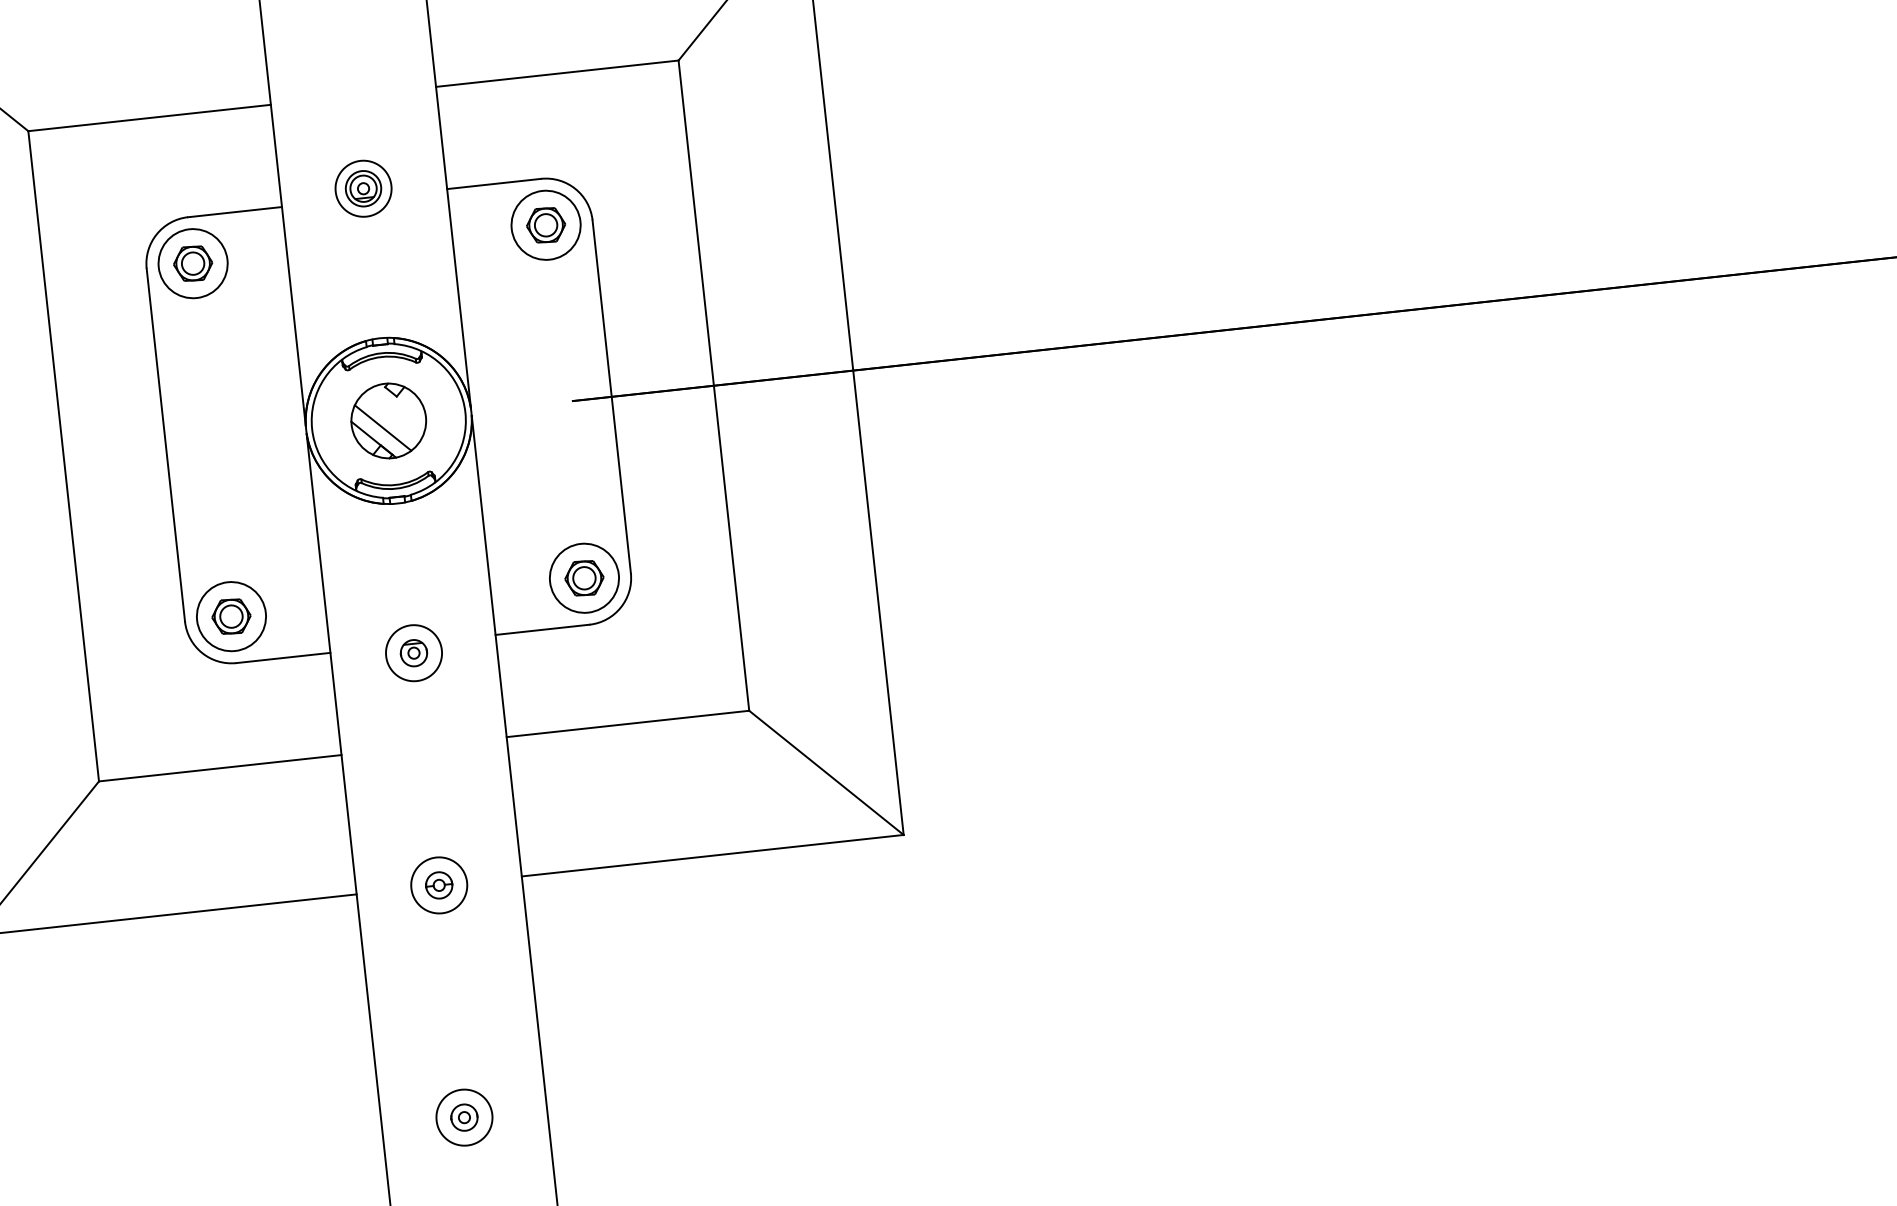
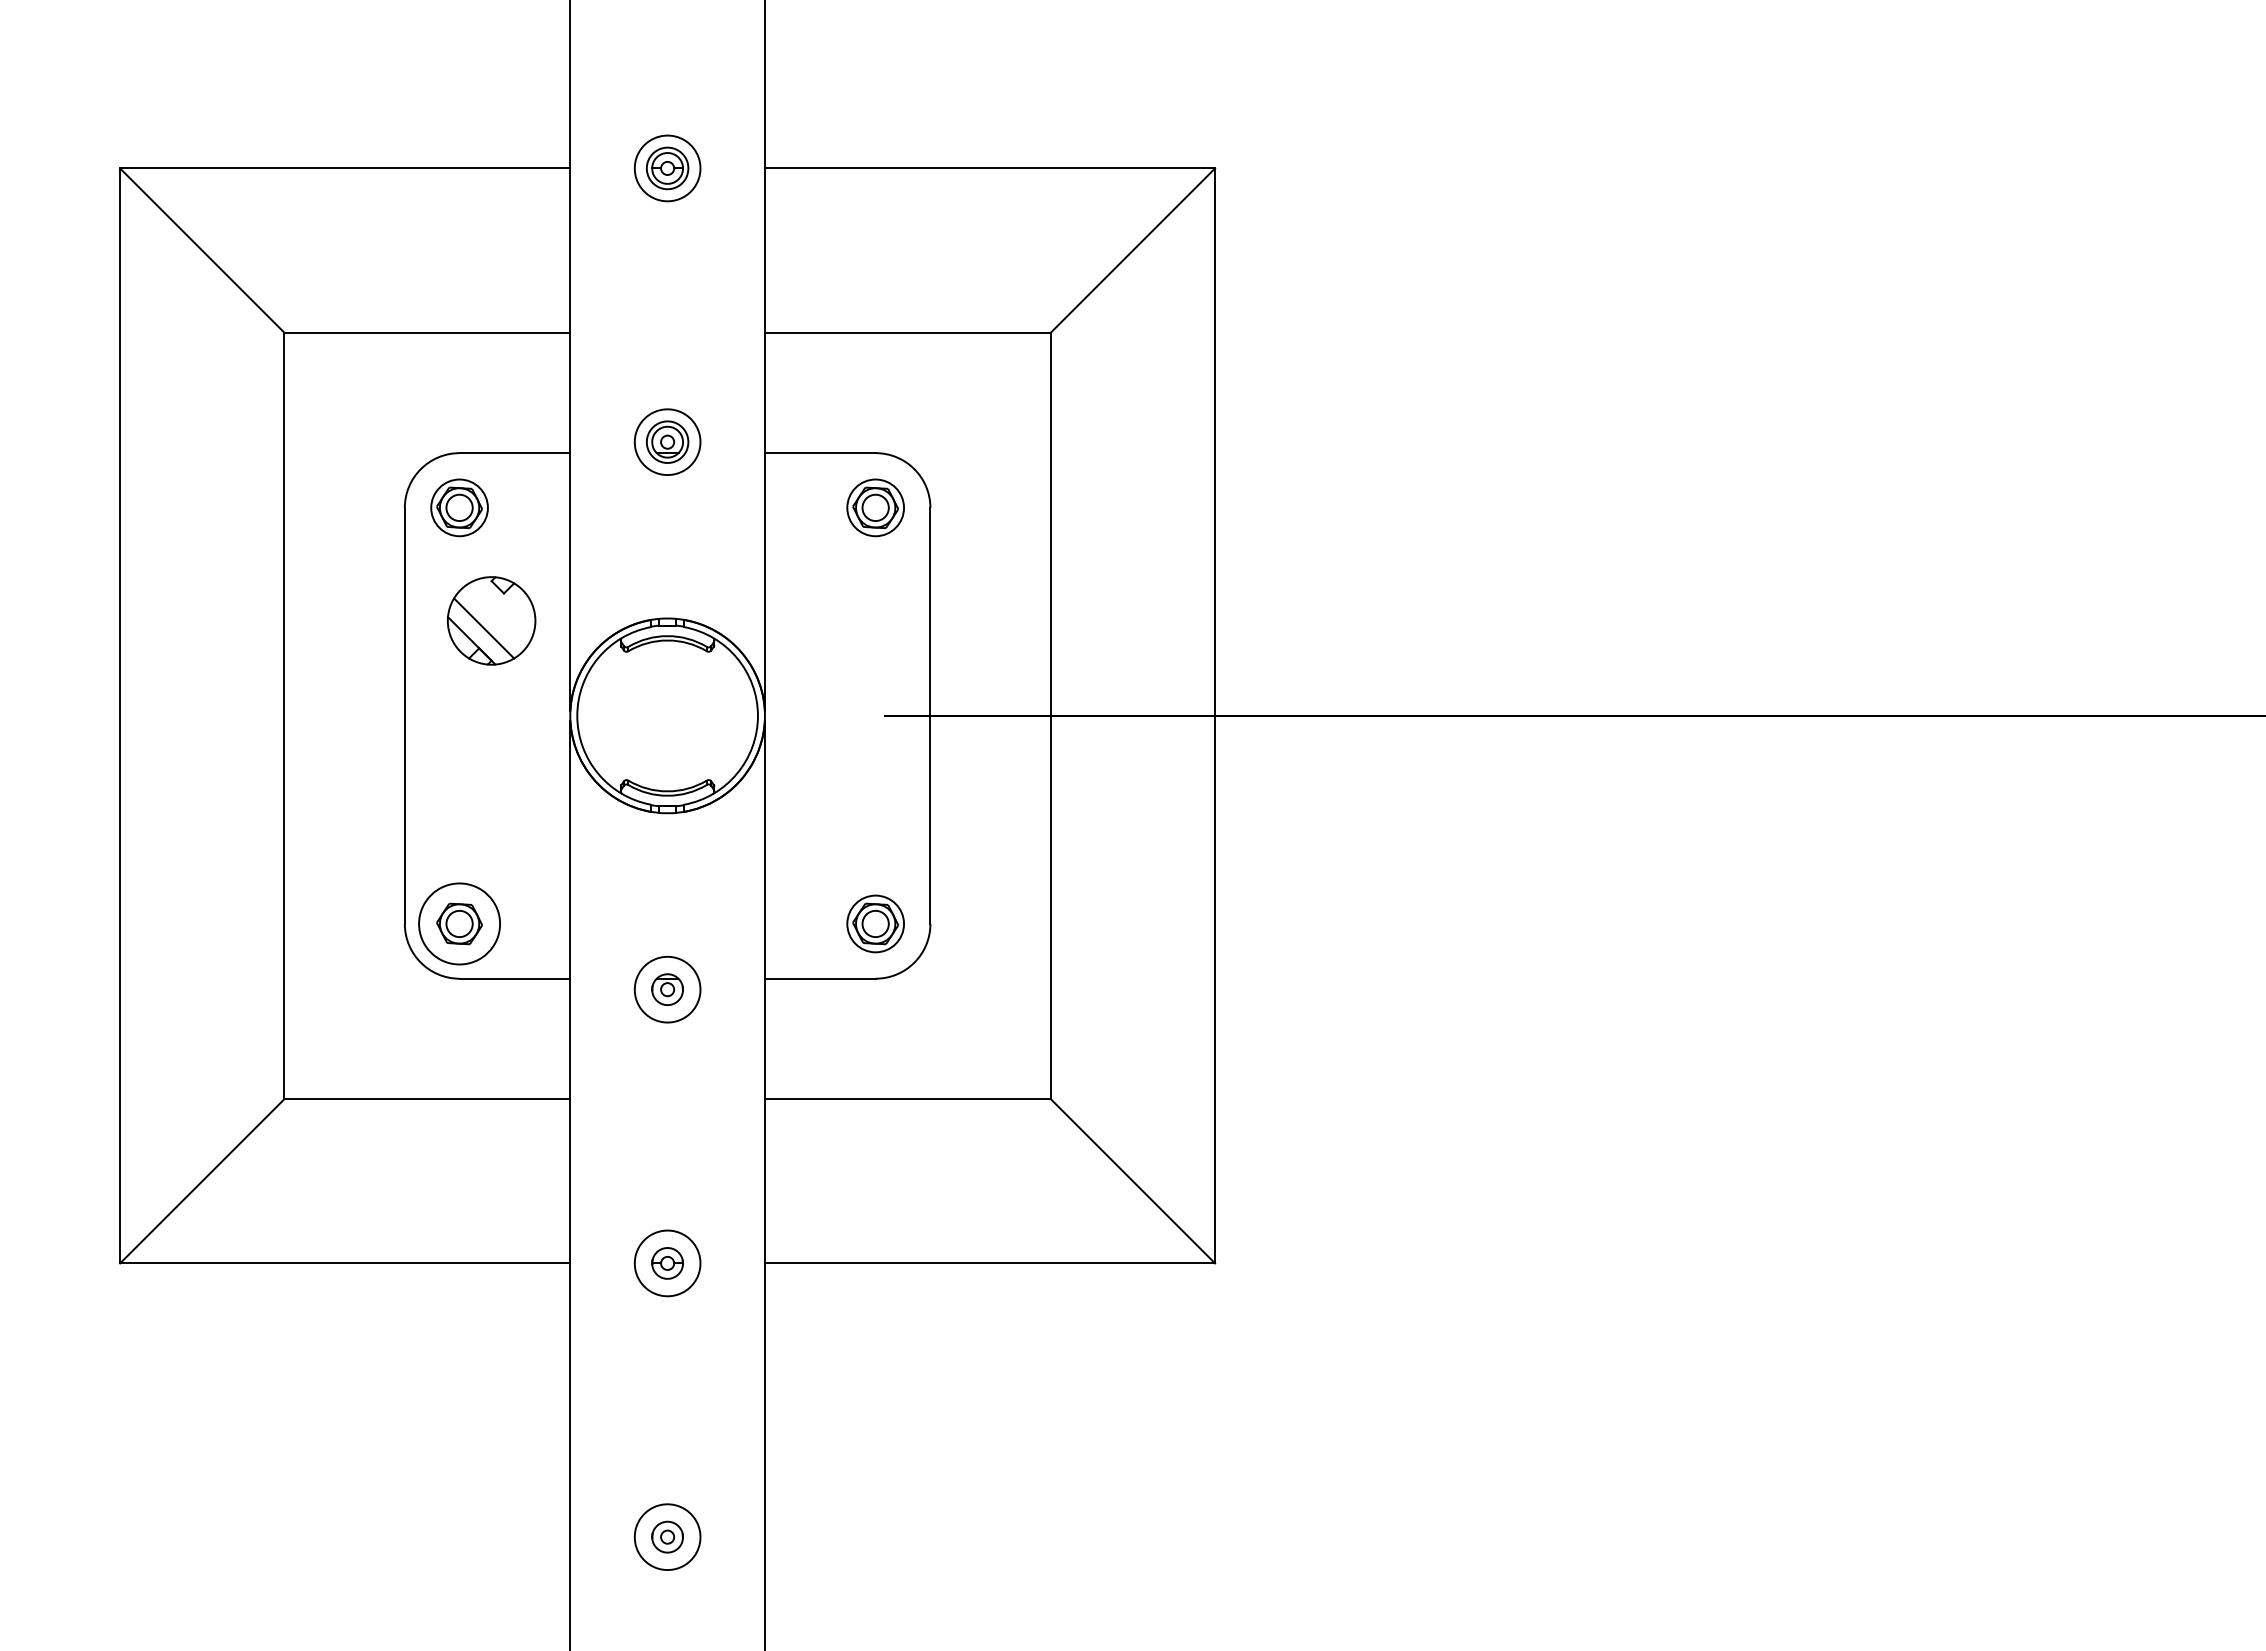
circle: (545, 225) -> (875, 507), size x0.7
circle: (193, 263) -> (459, 507), size x0.7
part: (388, 420) -> (491, 620), moved
circle: (584, 577) -> (875, 923), size x0.7

